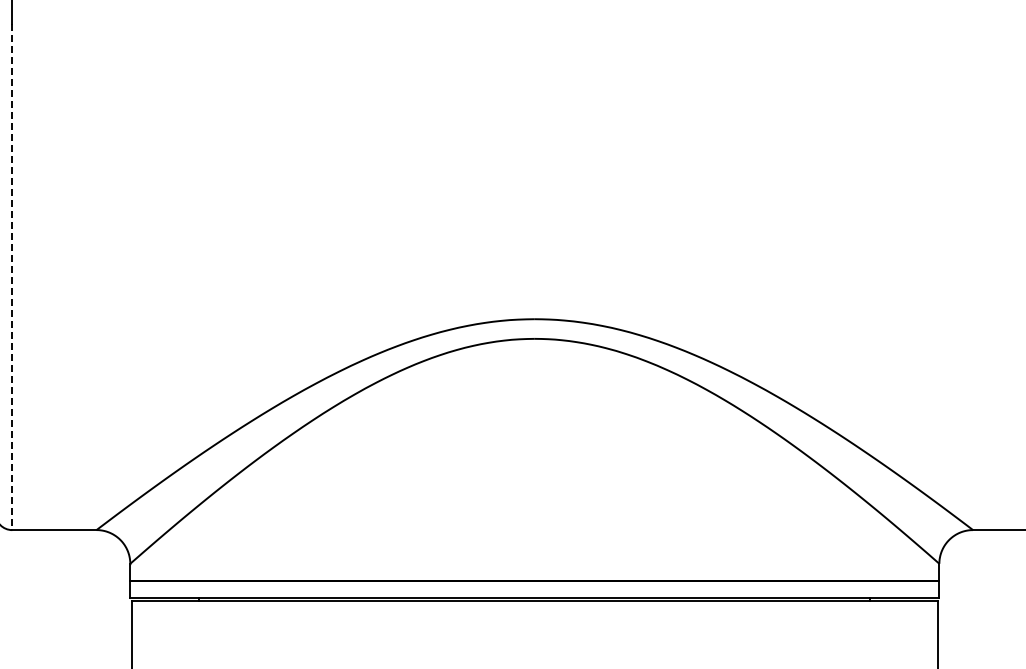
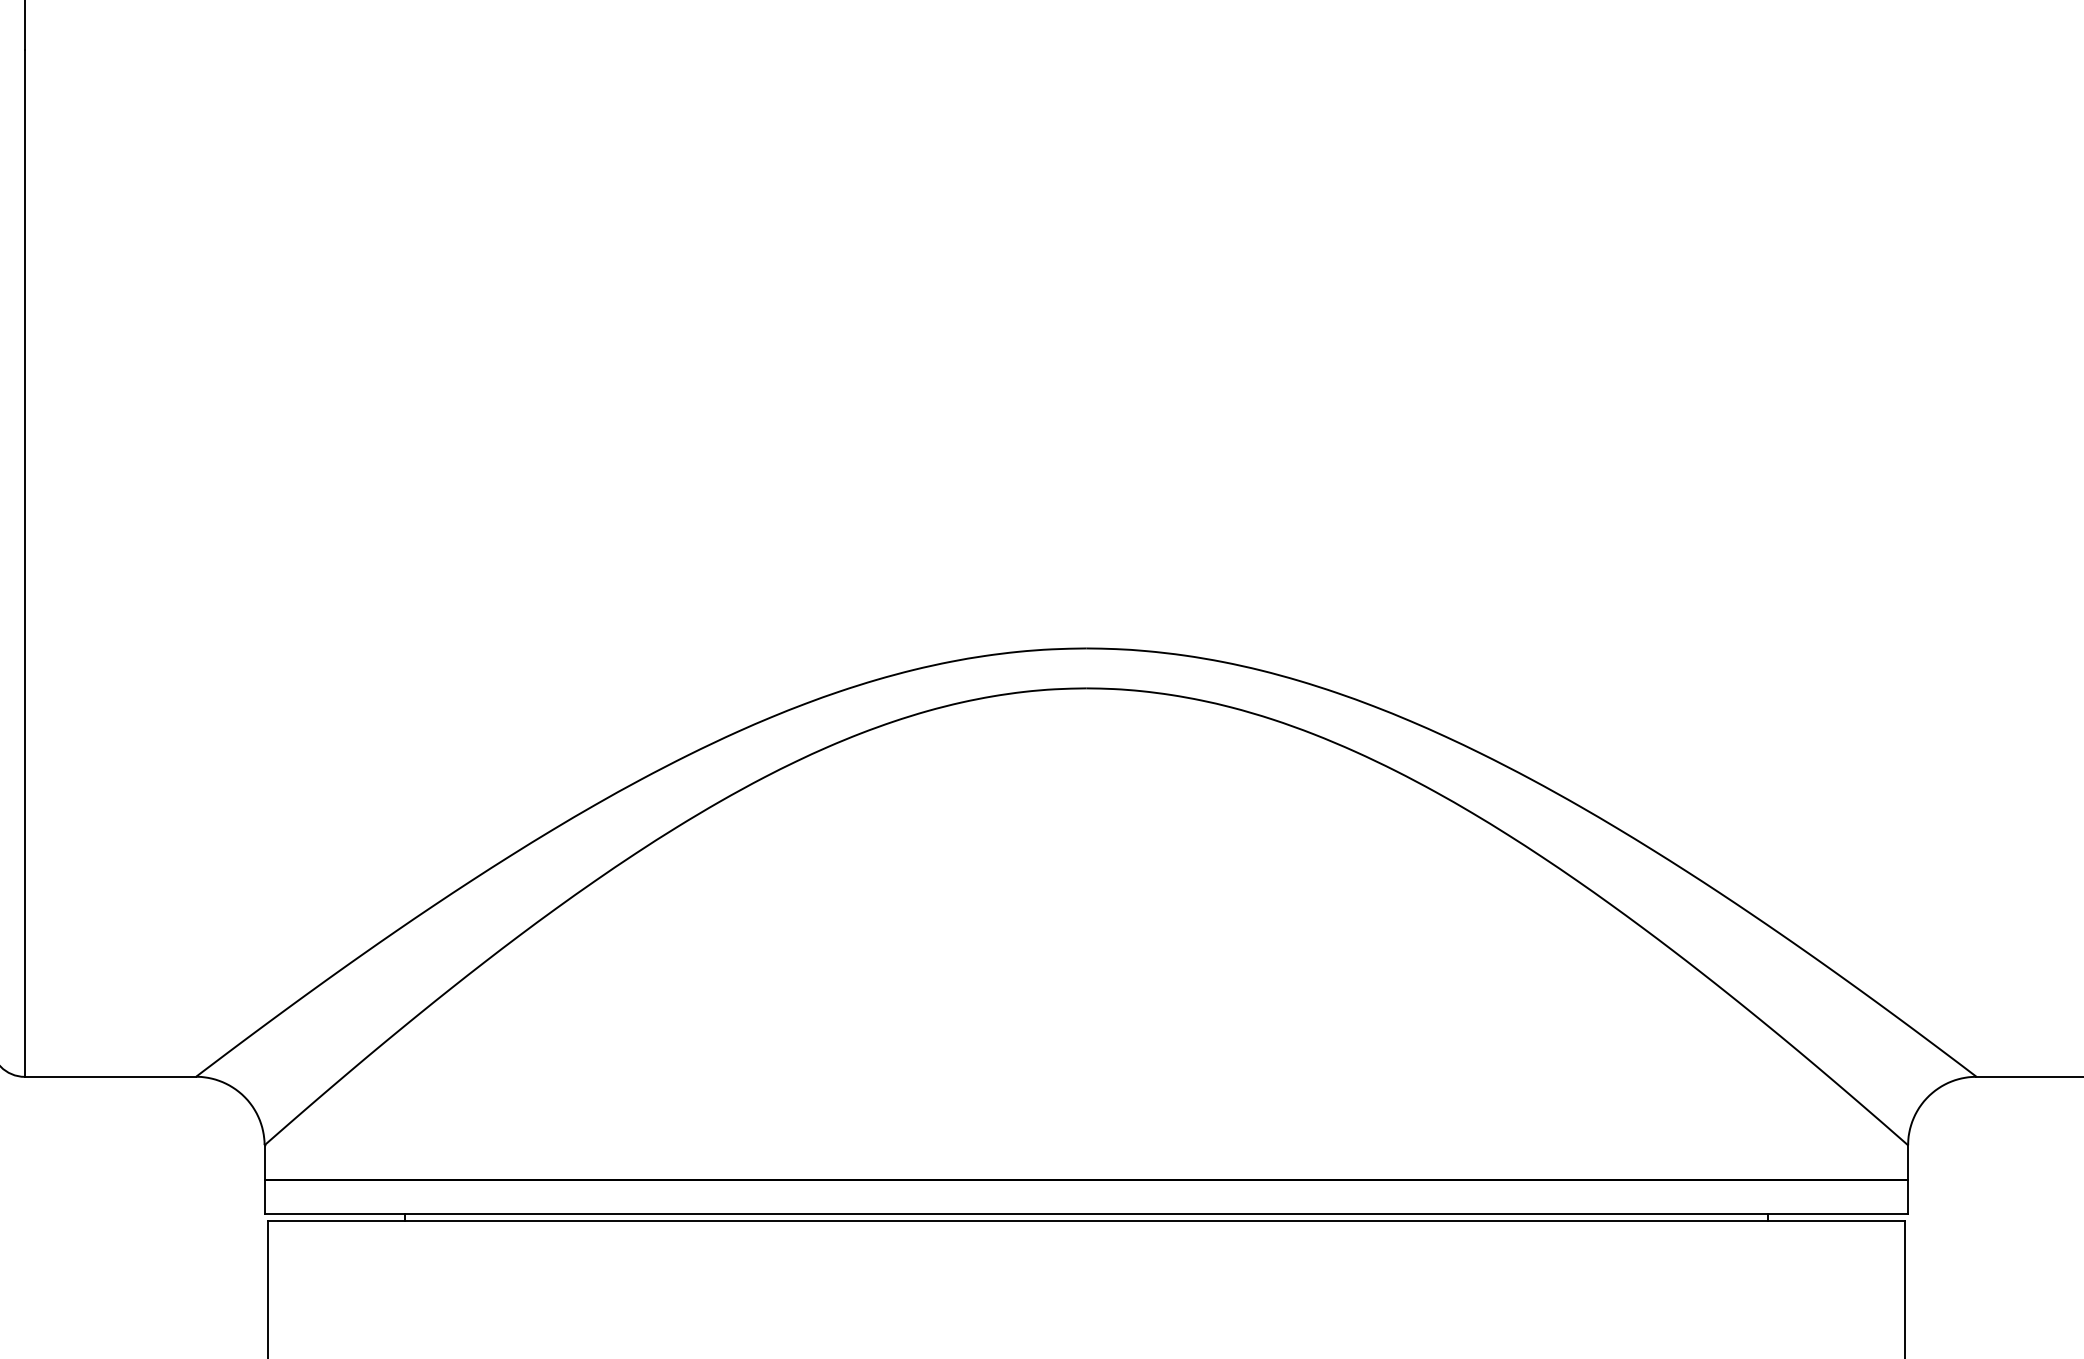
line: (12, 277) -> (25, 563), dashed -> solid

